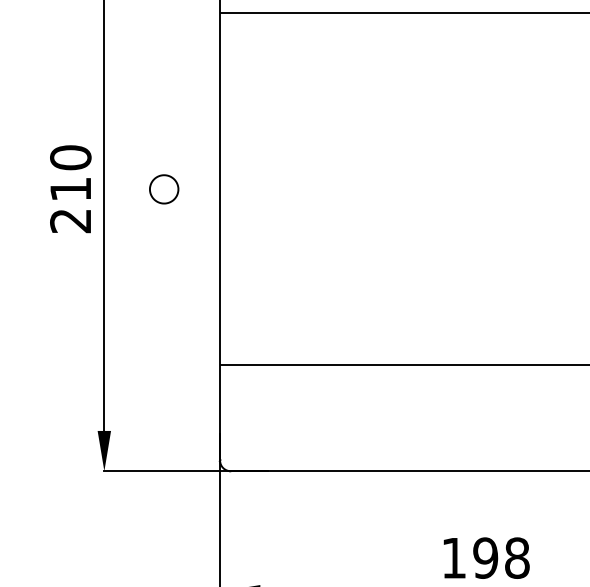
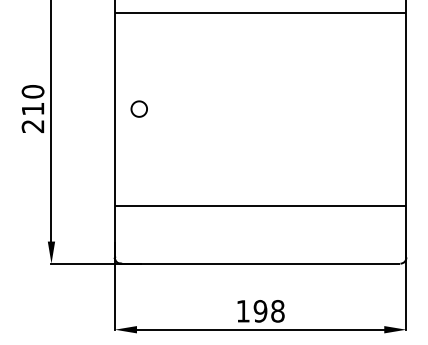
part: (162, 188) -> (138, 108), moved

